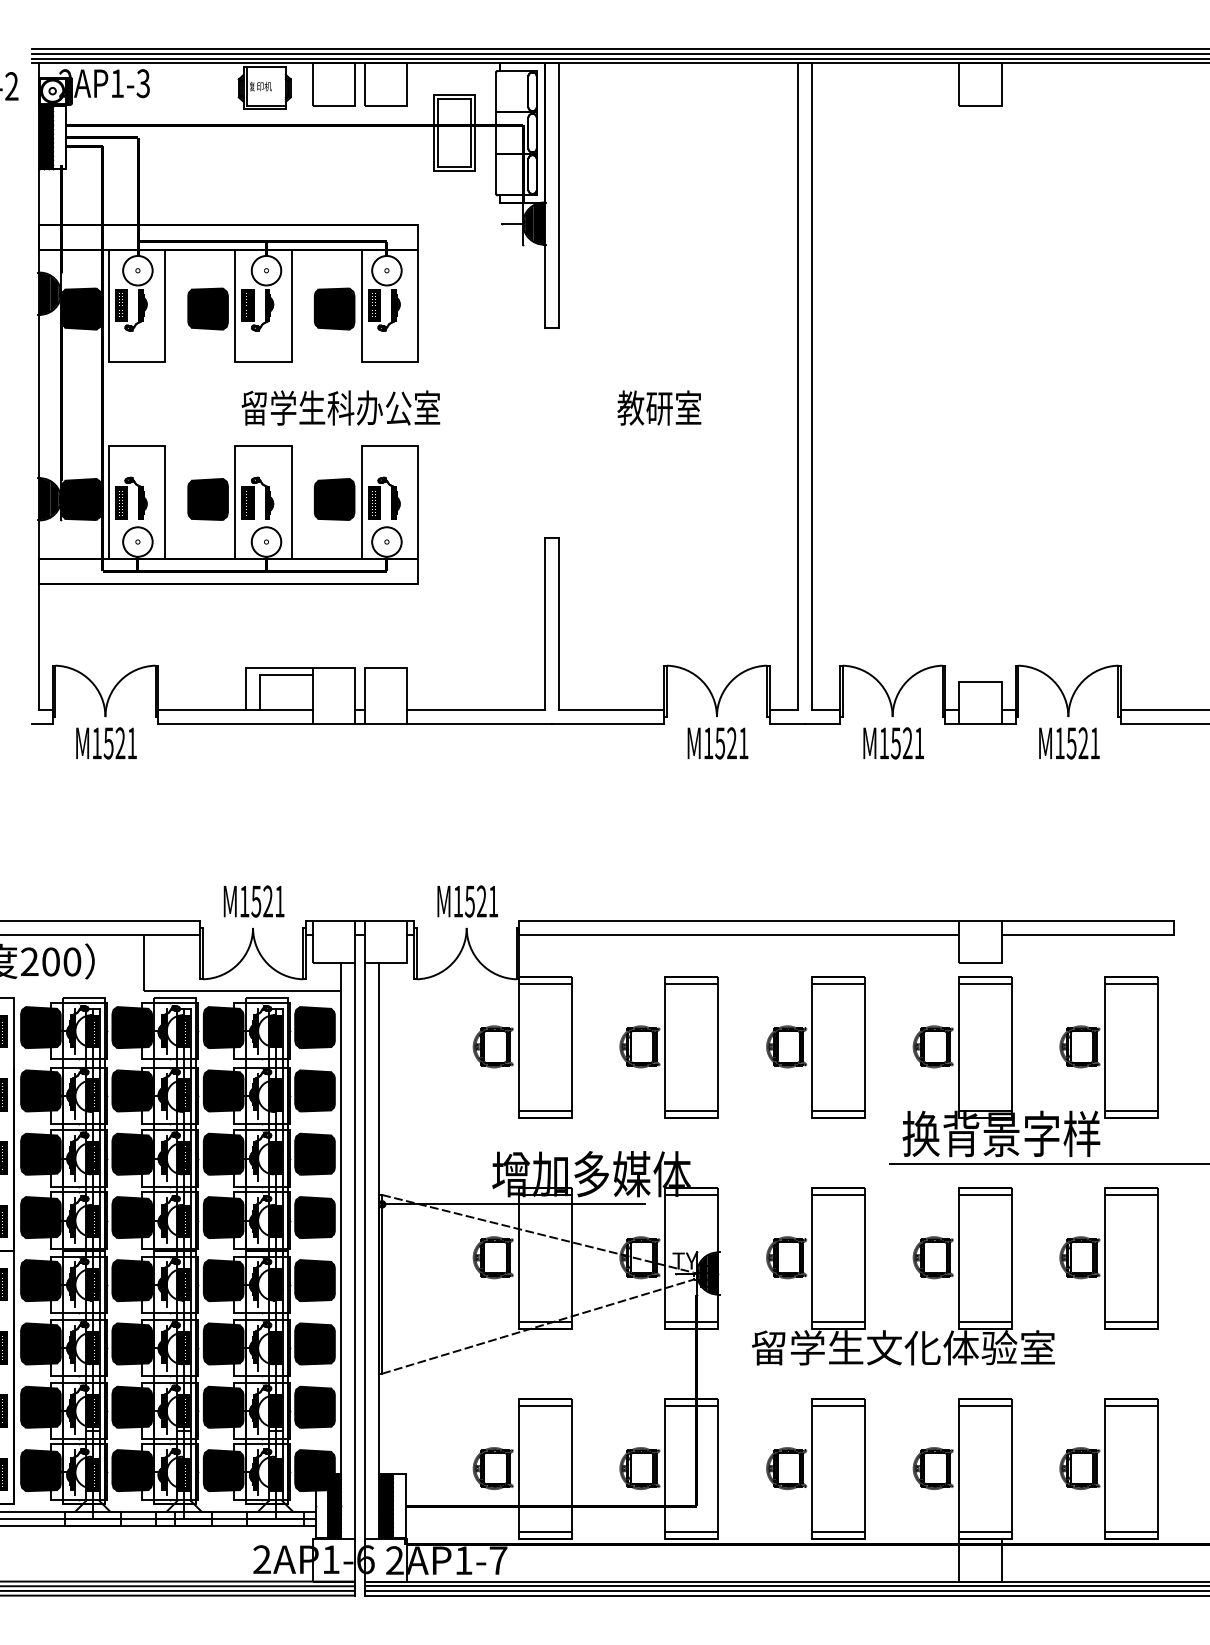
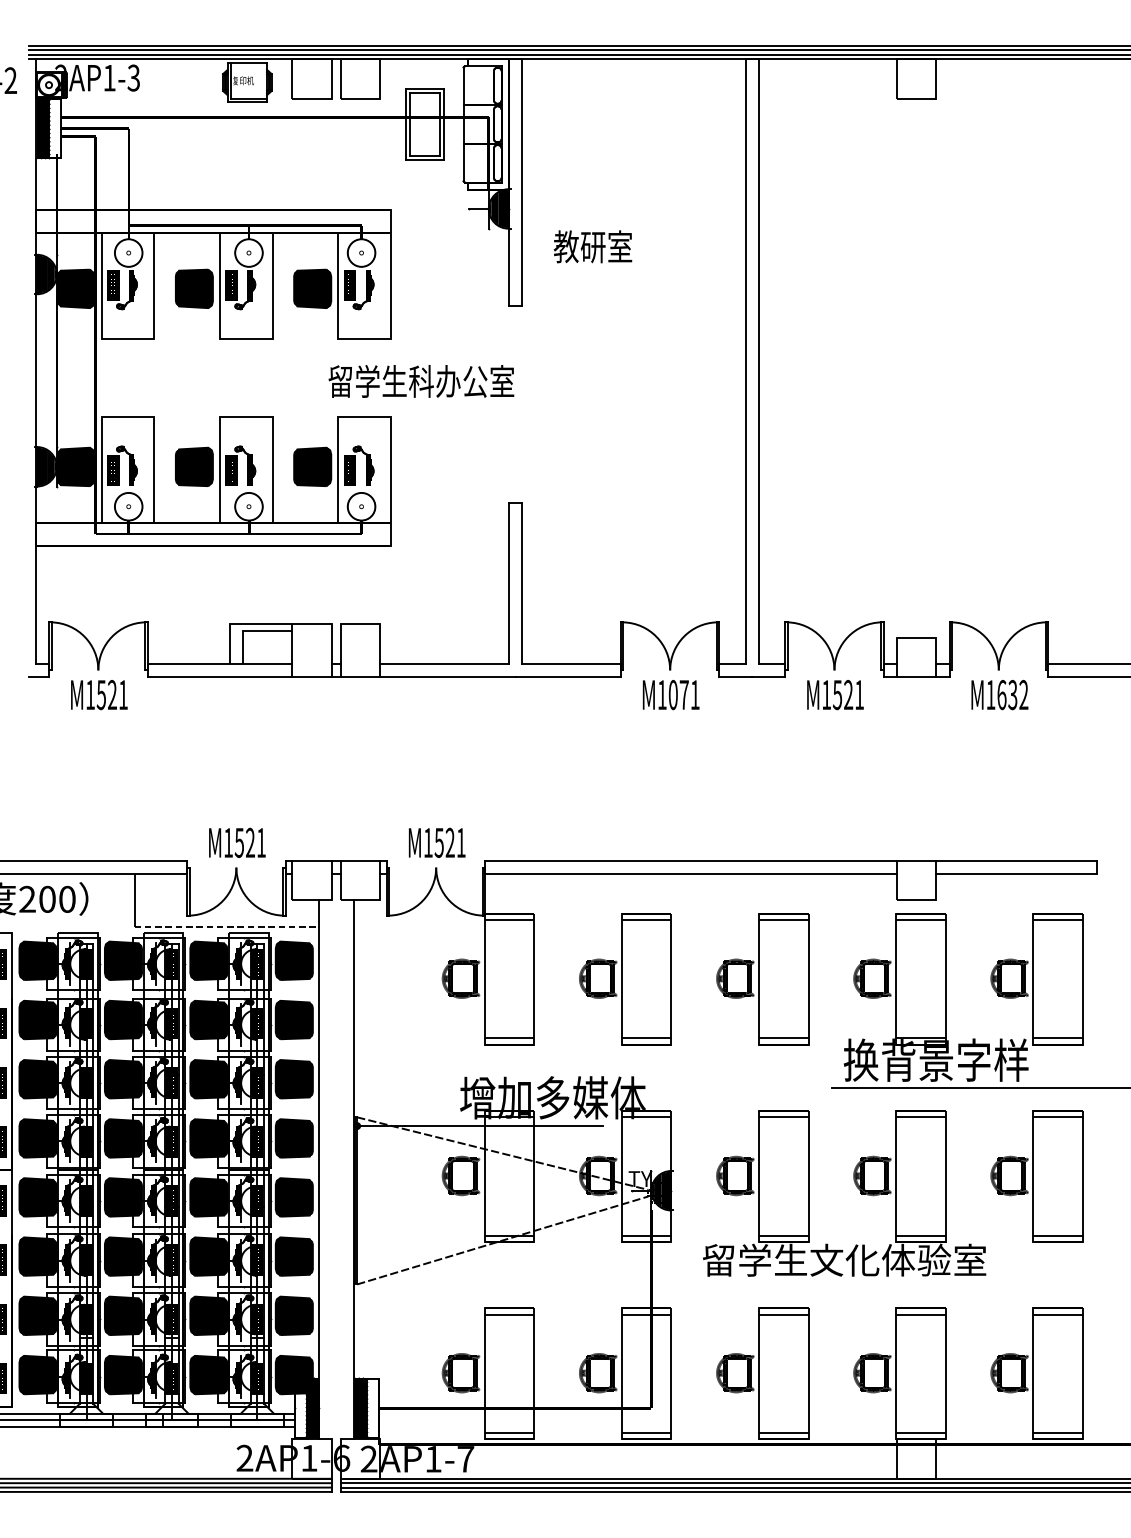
text: (340, 407) -> (421, 380), moved
text: (659, 407) -> (593, 246), moved
text: (725, 743) -> (678, 695), M1521 -> M1071
text: (1082, 743) -> (1012, 695), M1521 -> M1632
line: (243, 991) -> (227, 927), solid -> dashed
line: (354, 1251) -> (331, 1170), removed
line: (364, 1251) -> (340, 1170), removed

